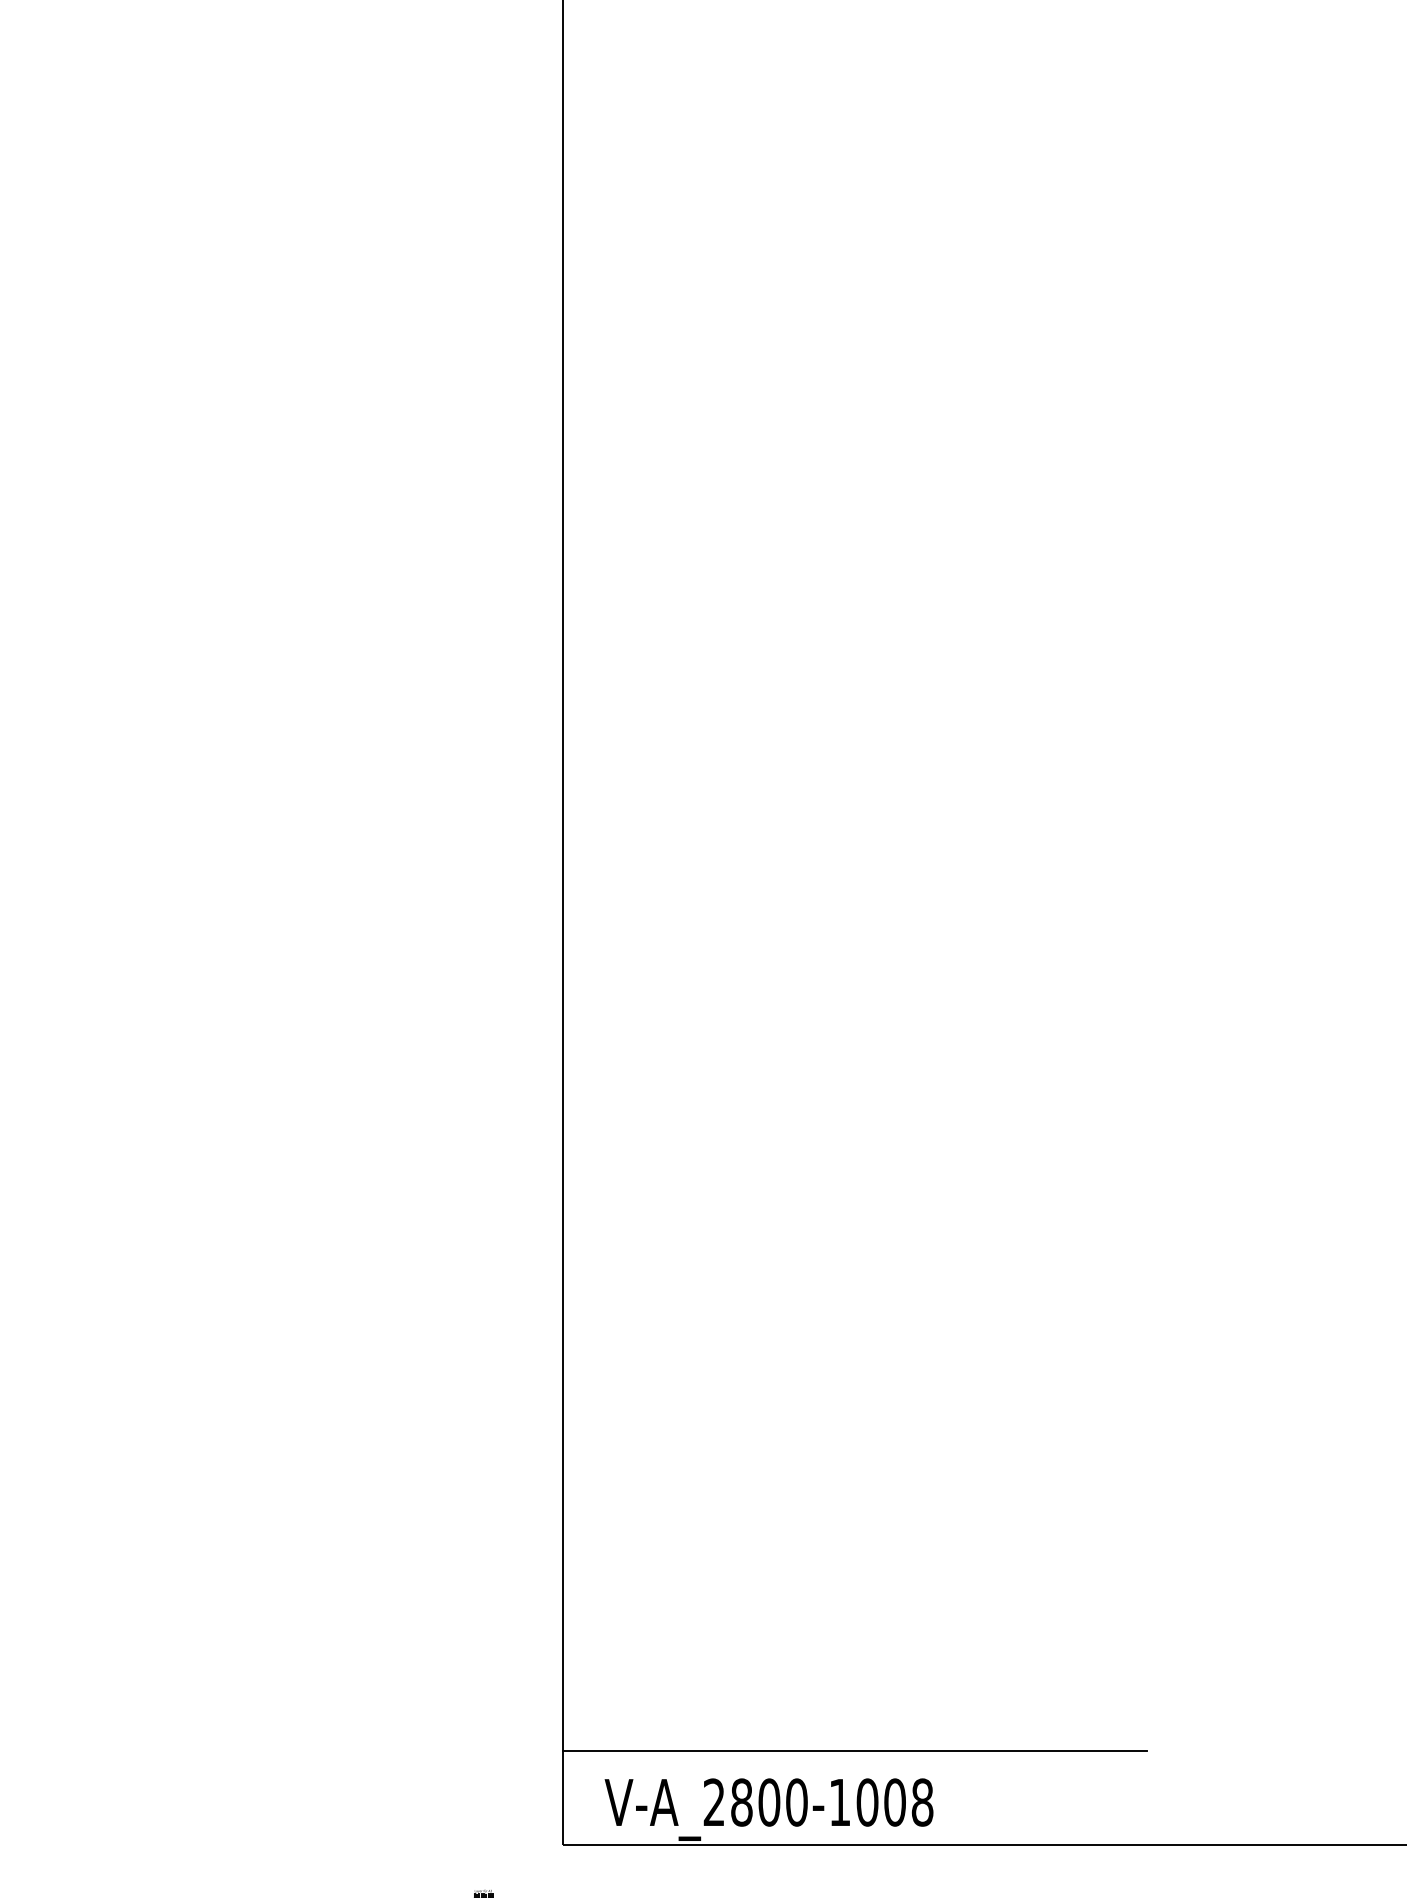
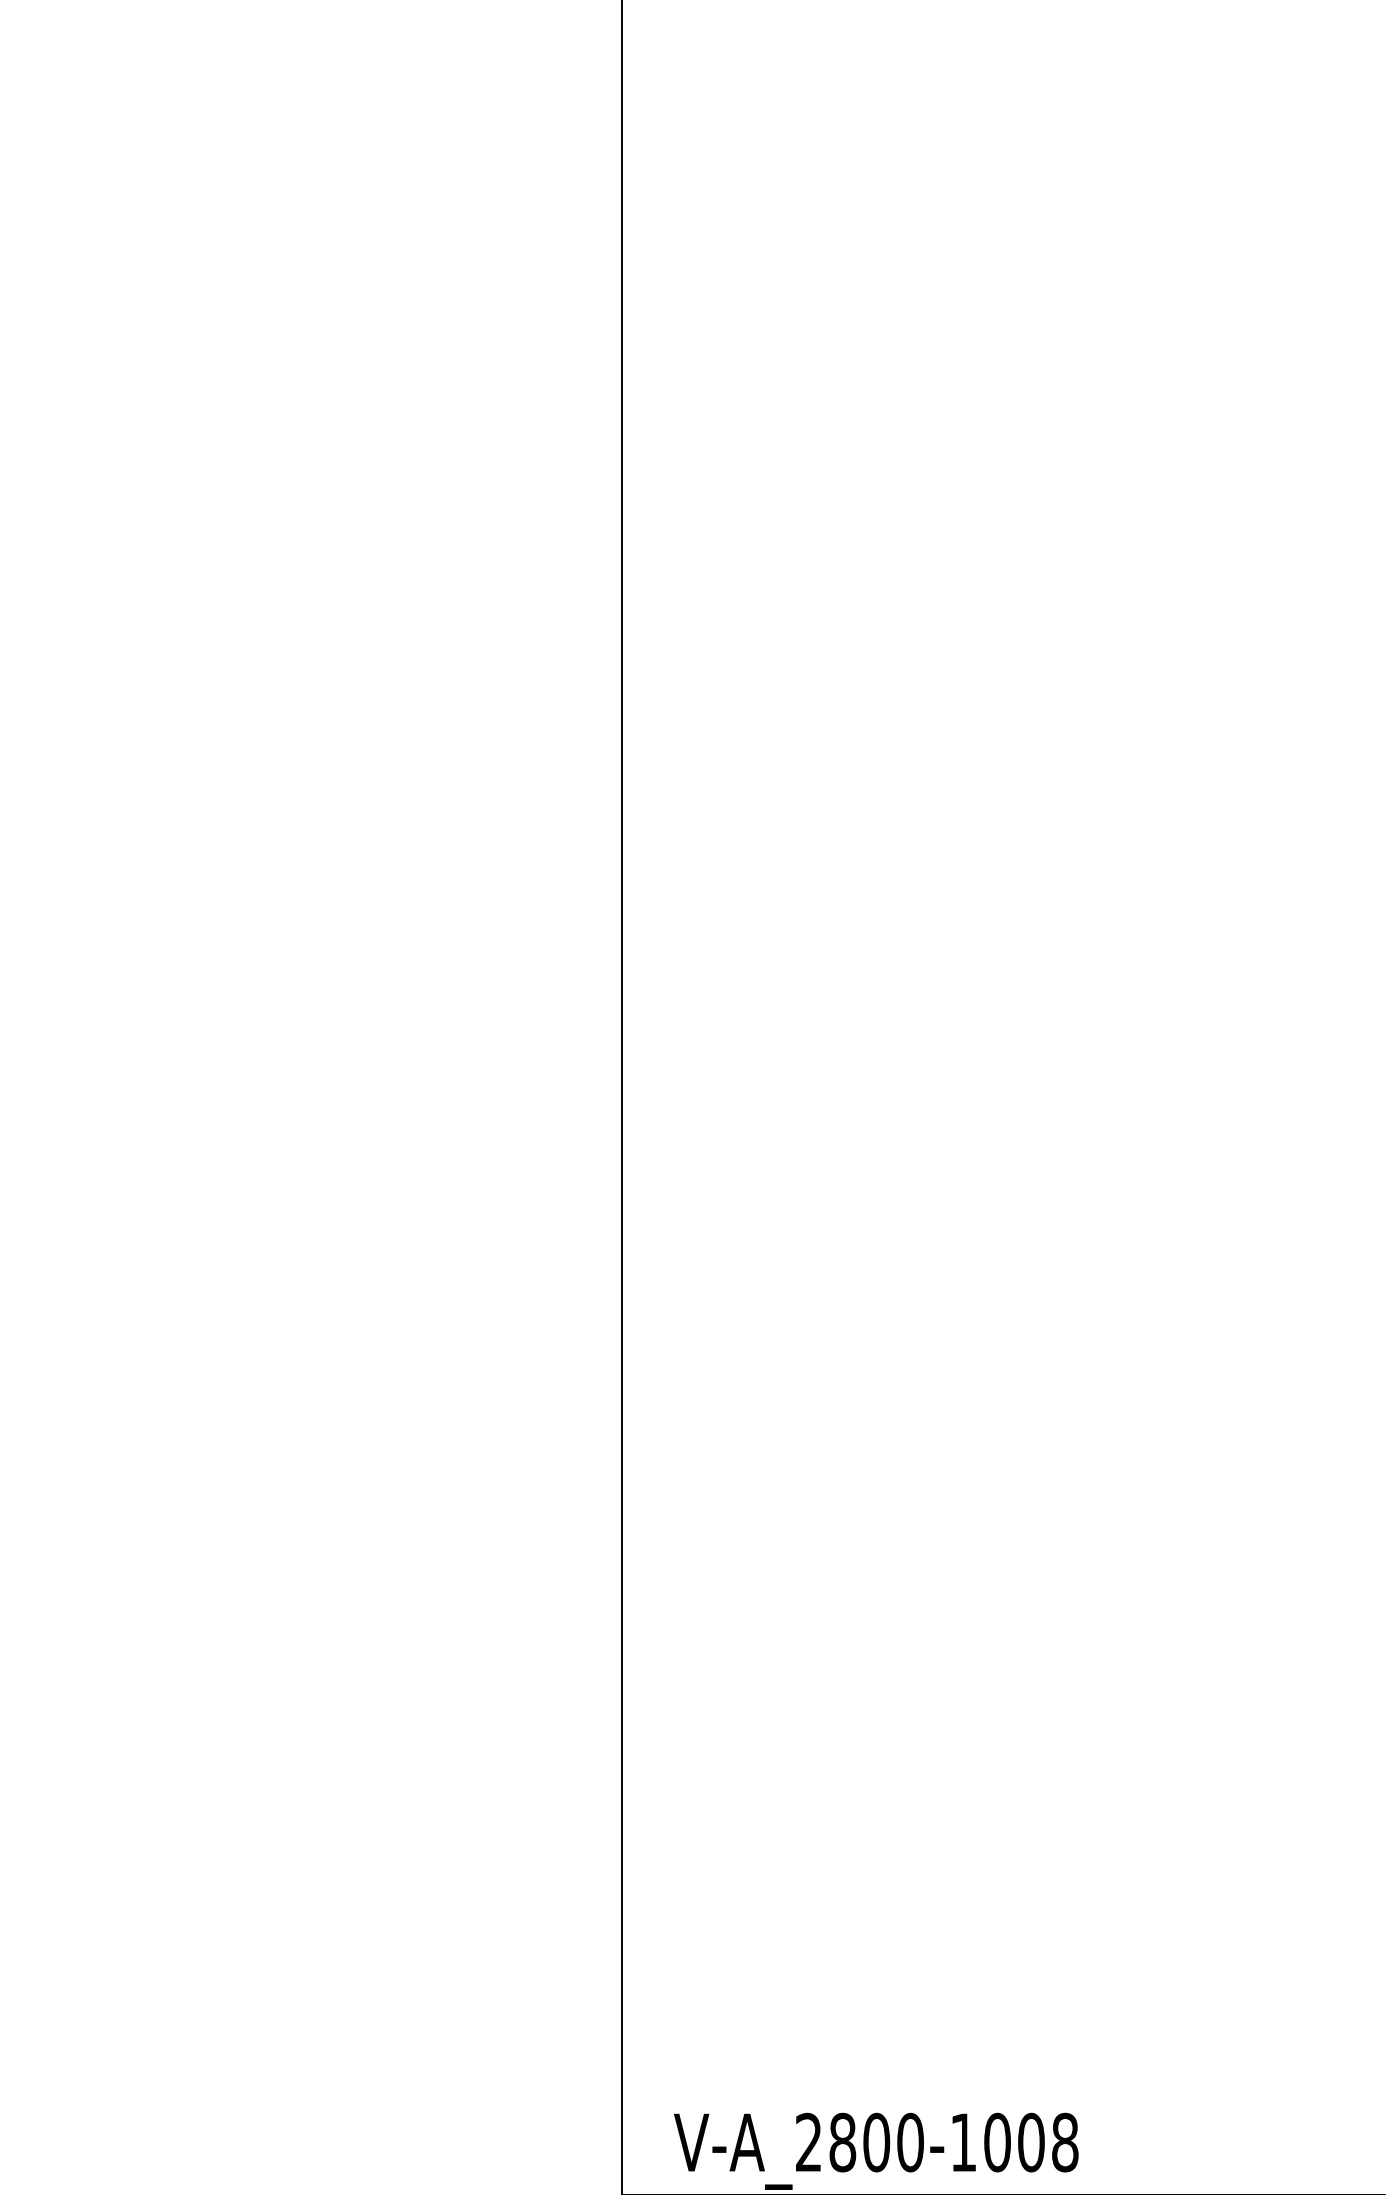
line: (854, 1751) -> (981, 2079), removed

